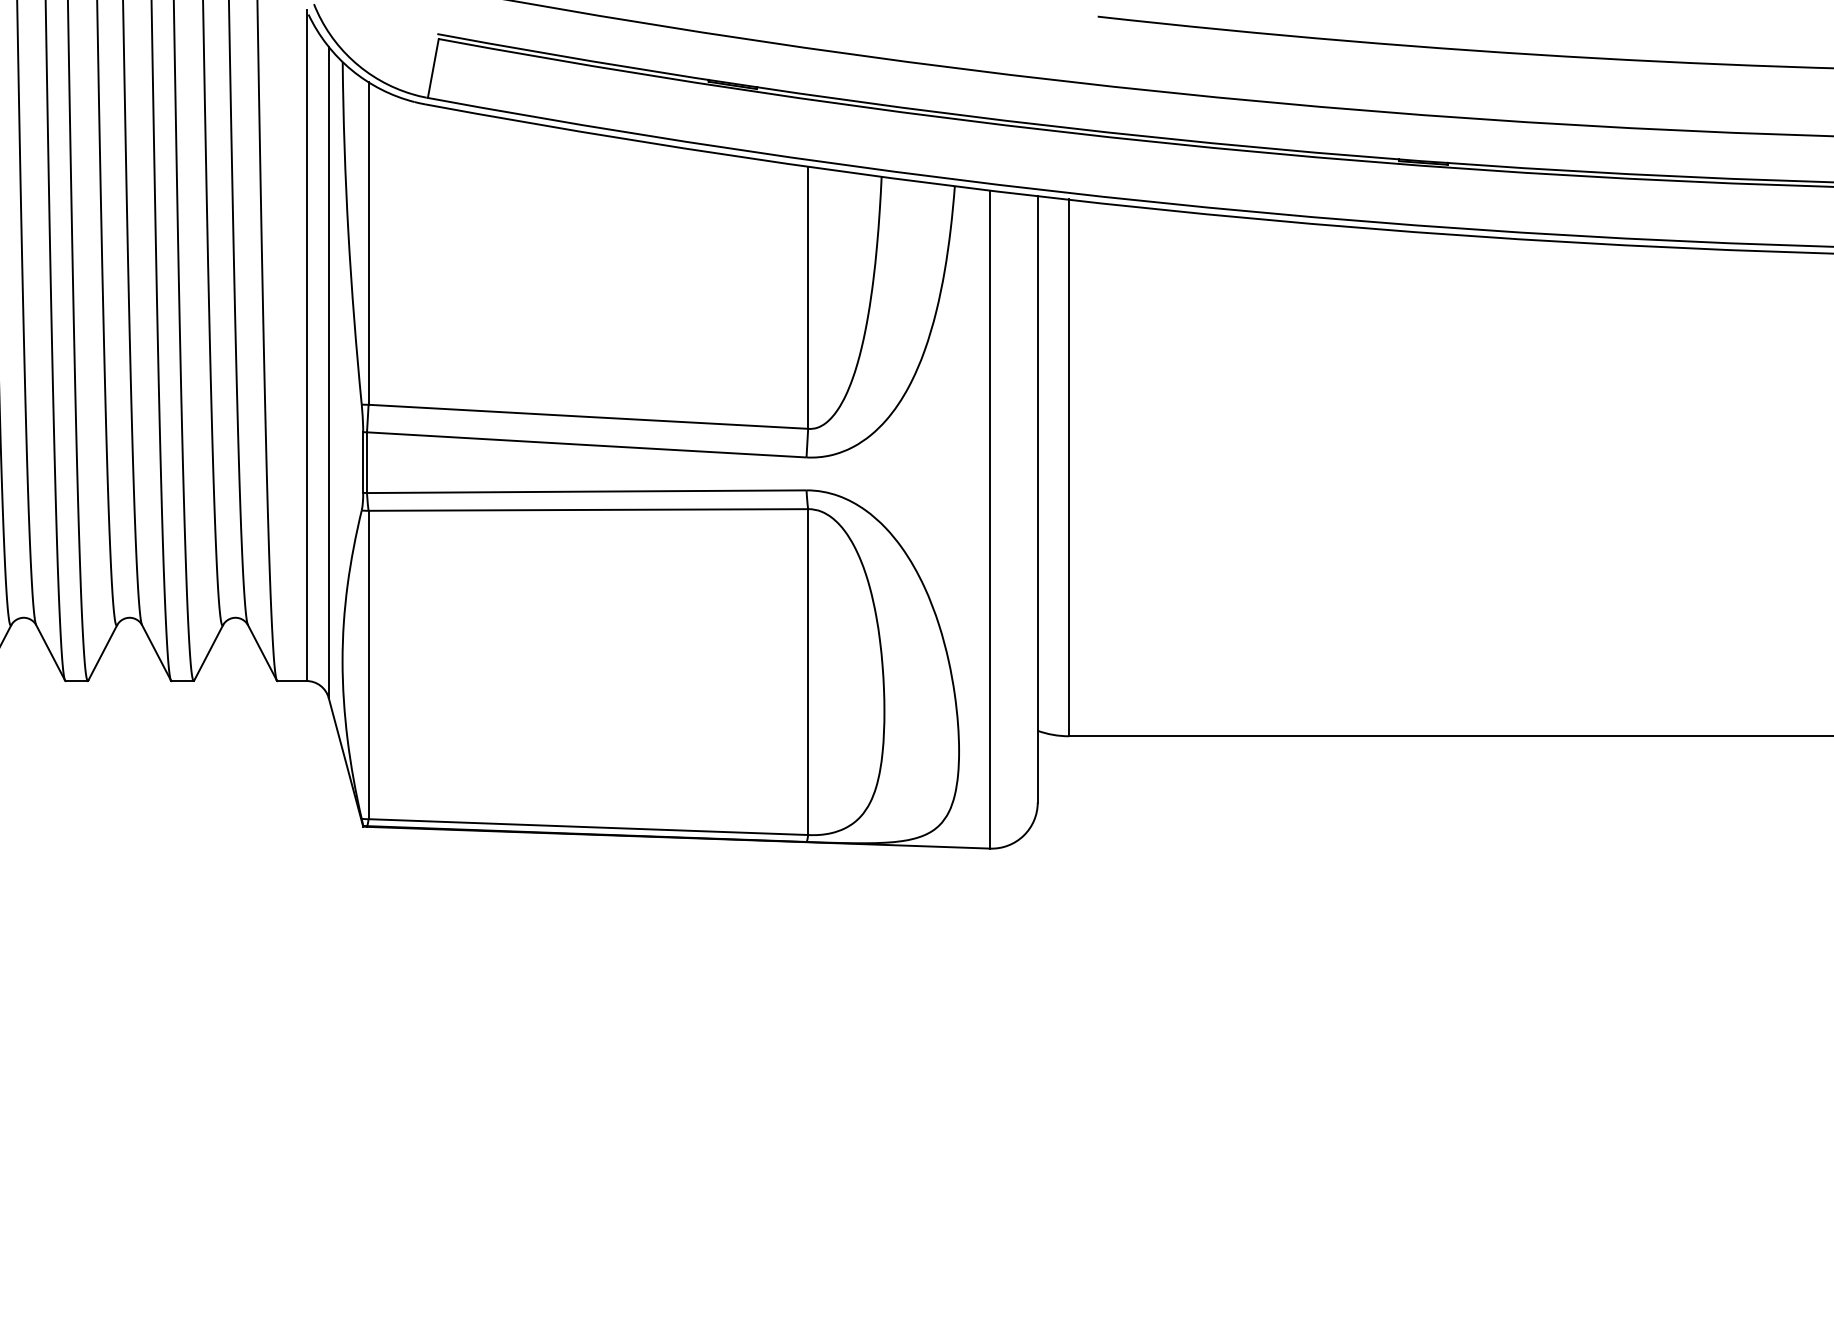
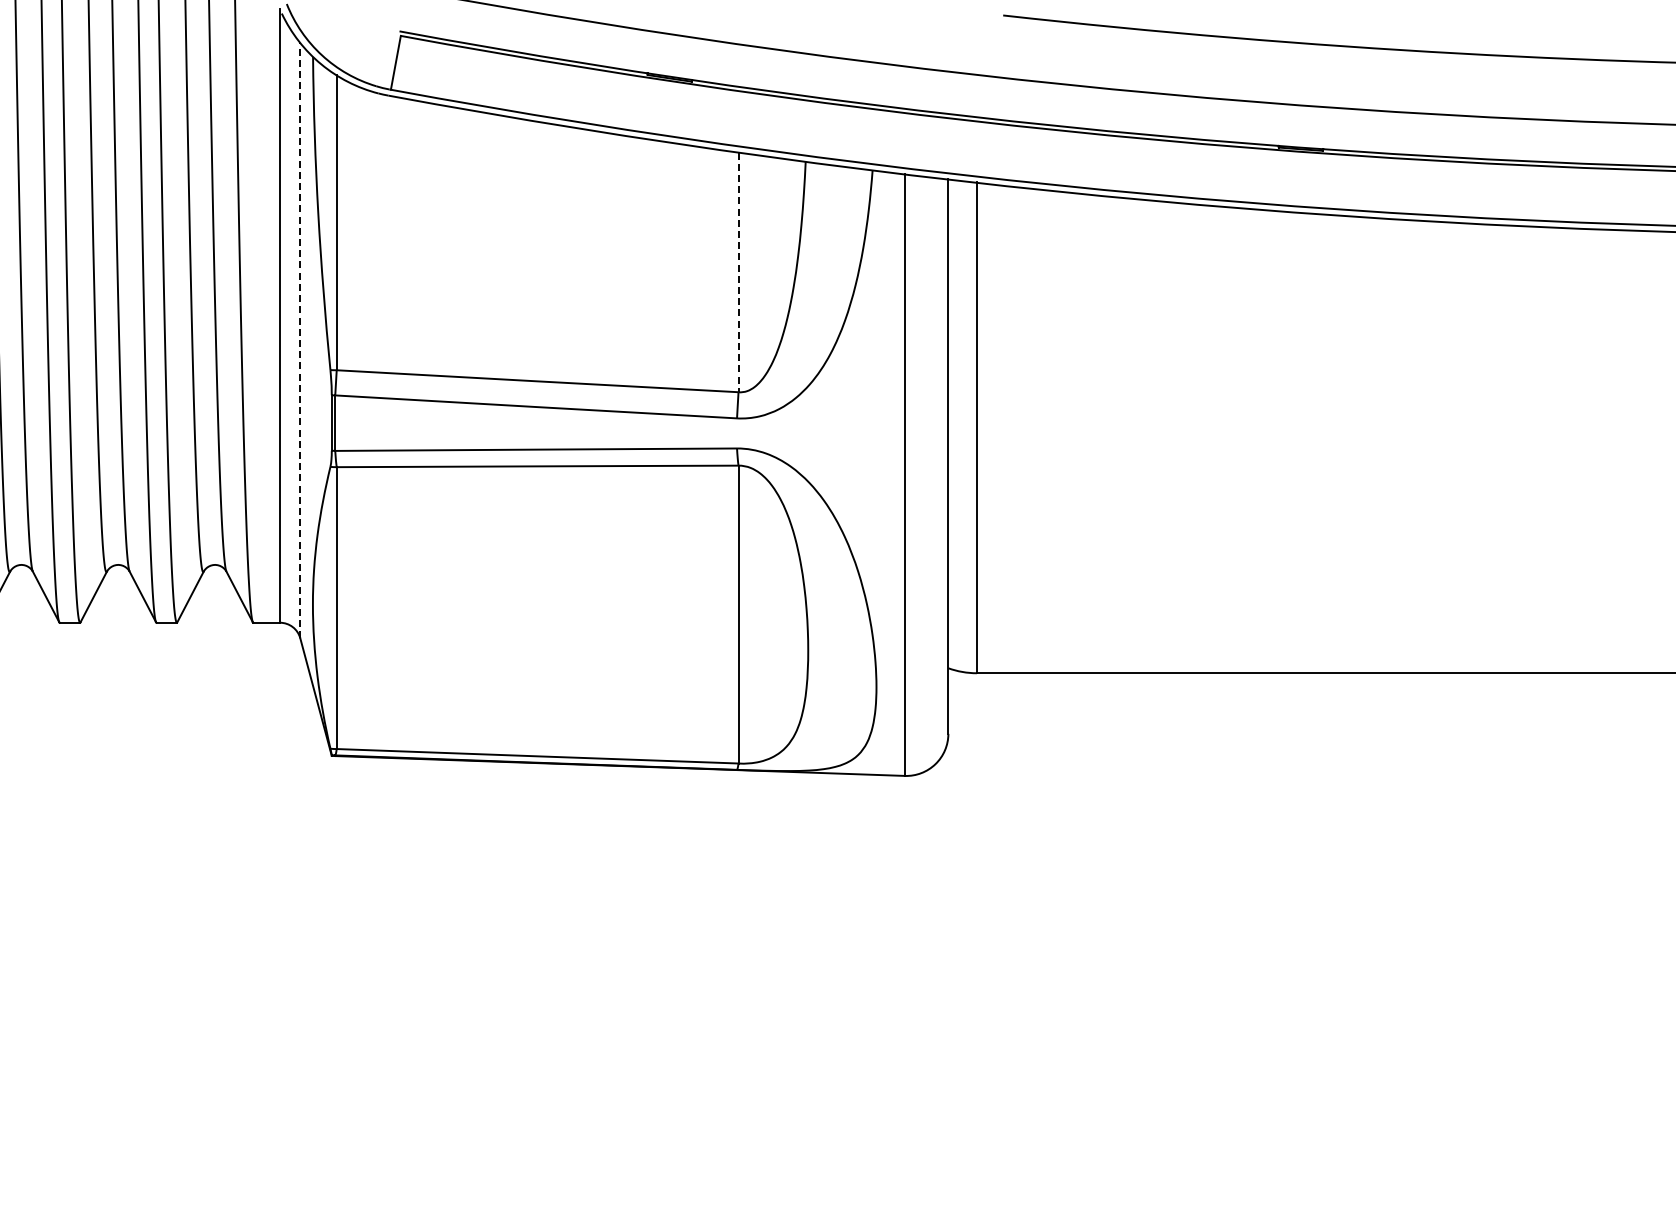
line: (808, 297) -> (738, 272), solid -> dashed
line: (328, 372) -> (300, 340), solid -> dashed

